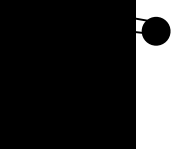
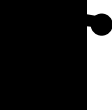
fill: (140, 25) -> (89, 20), added

